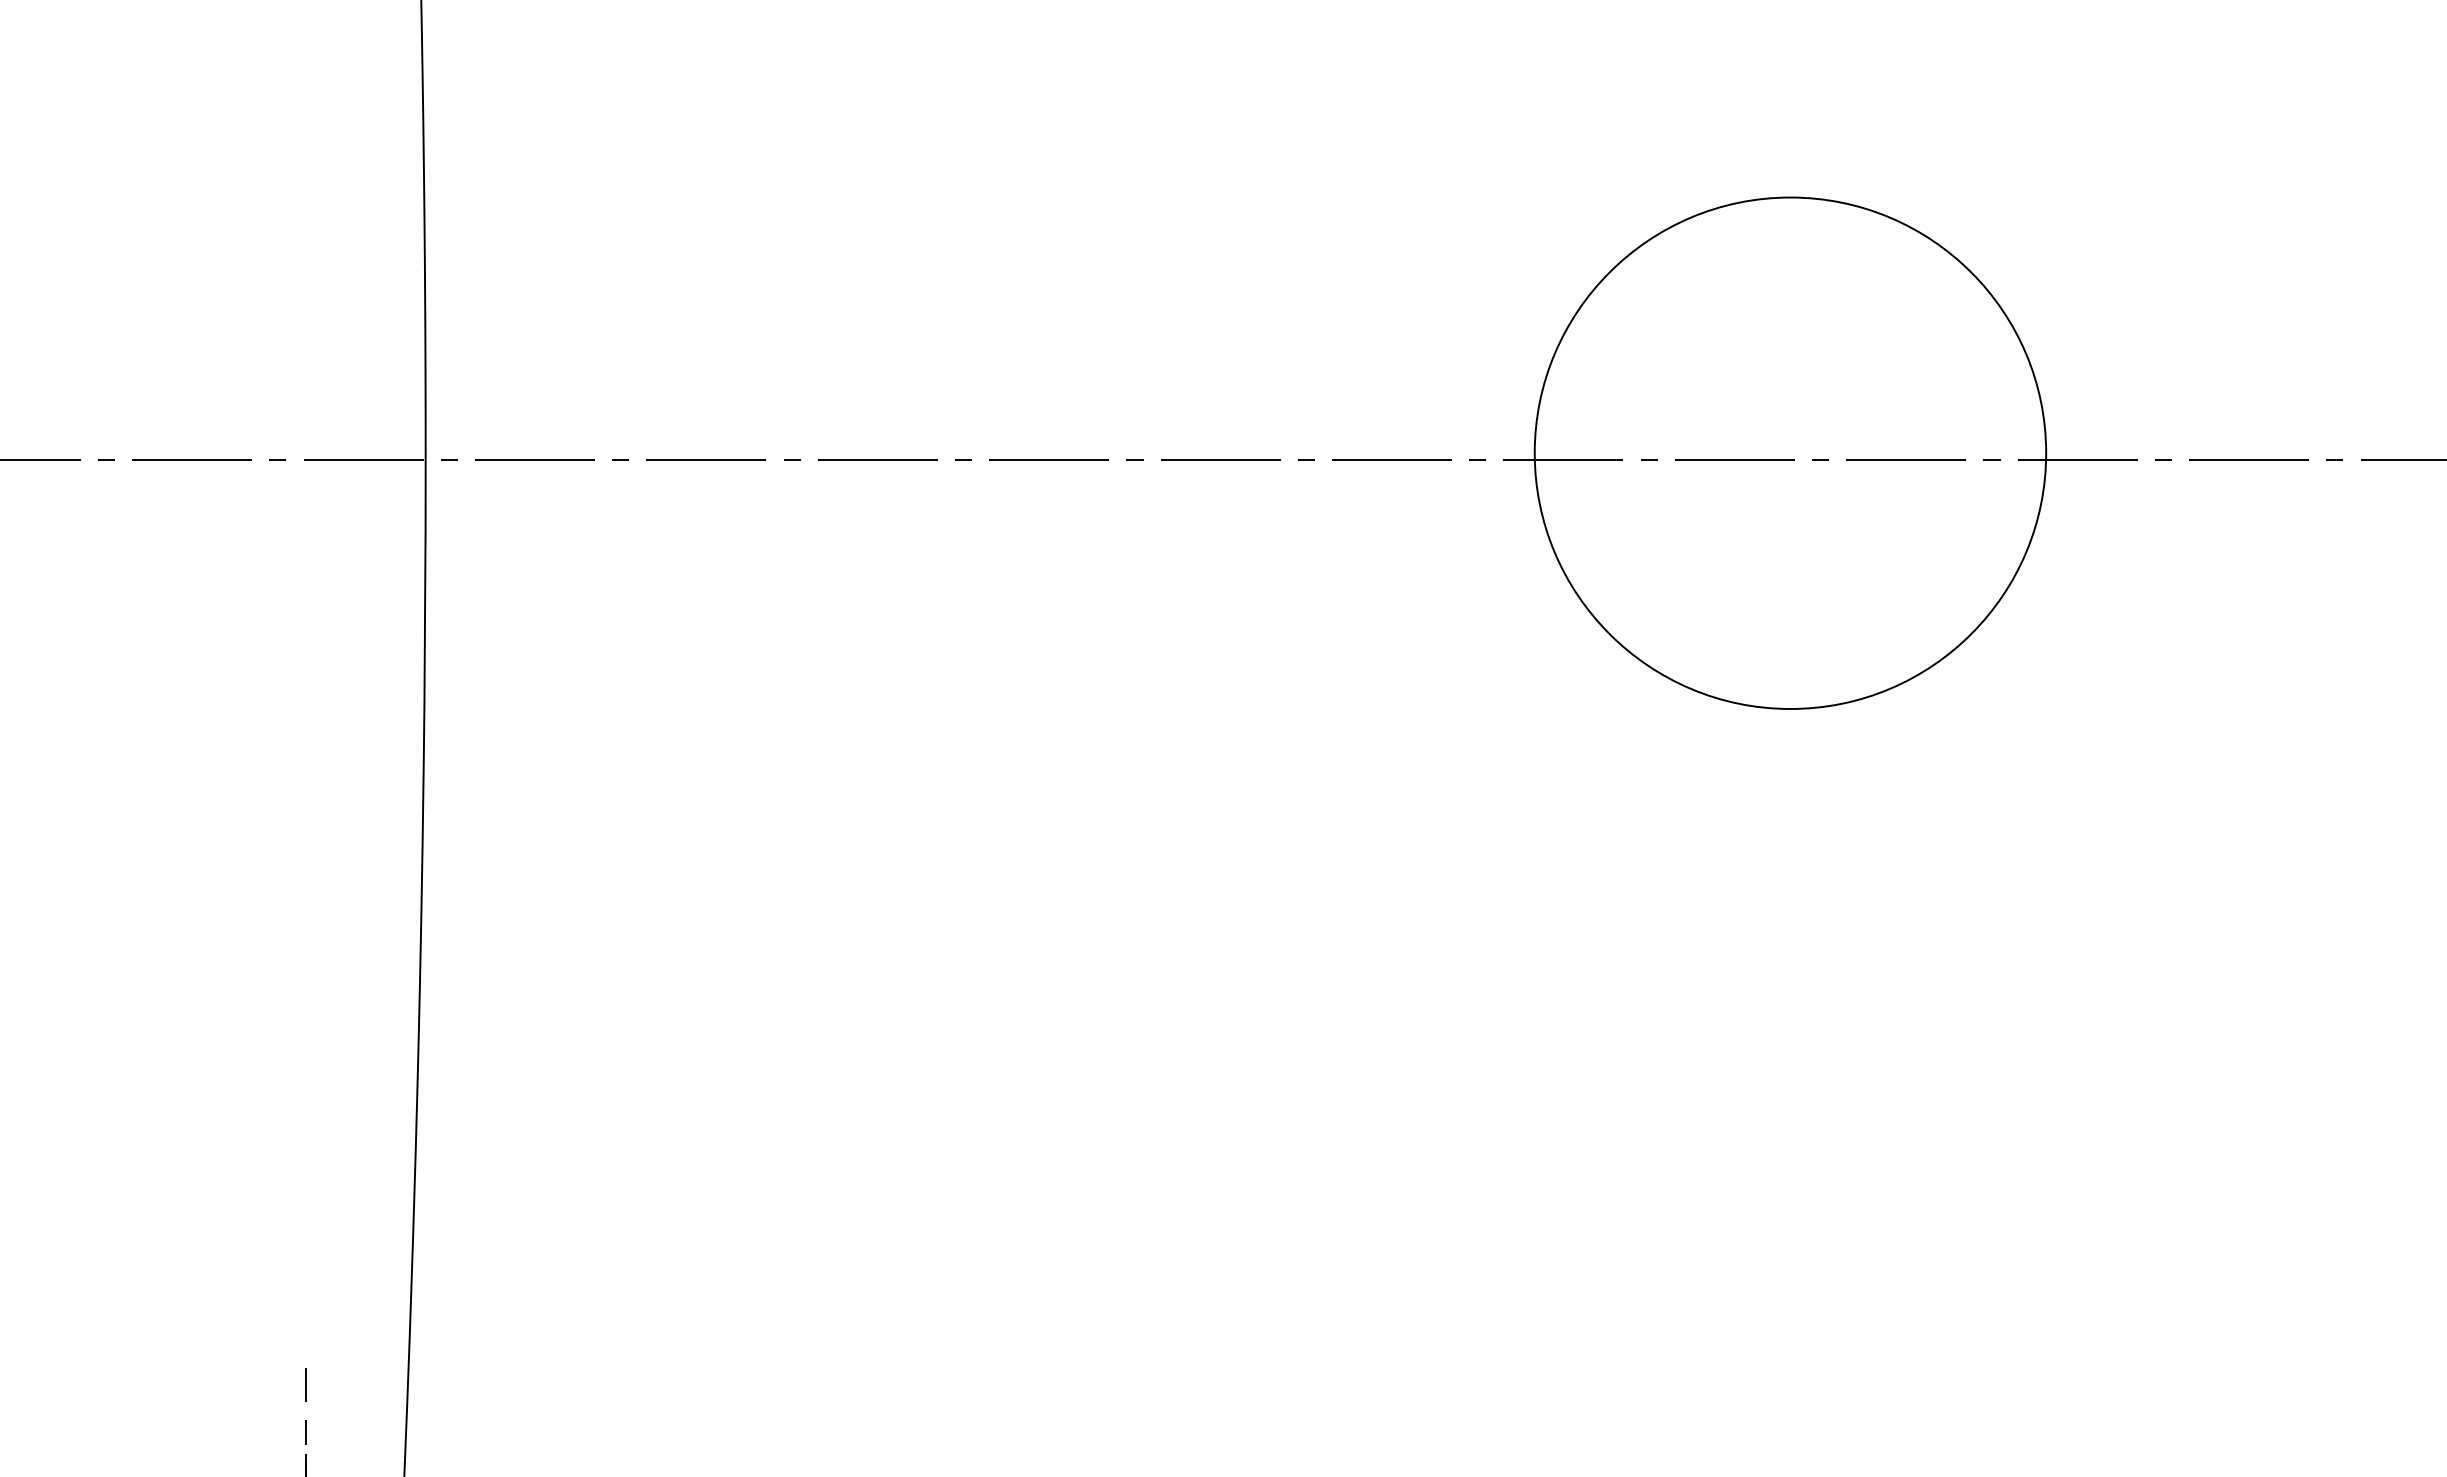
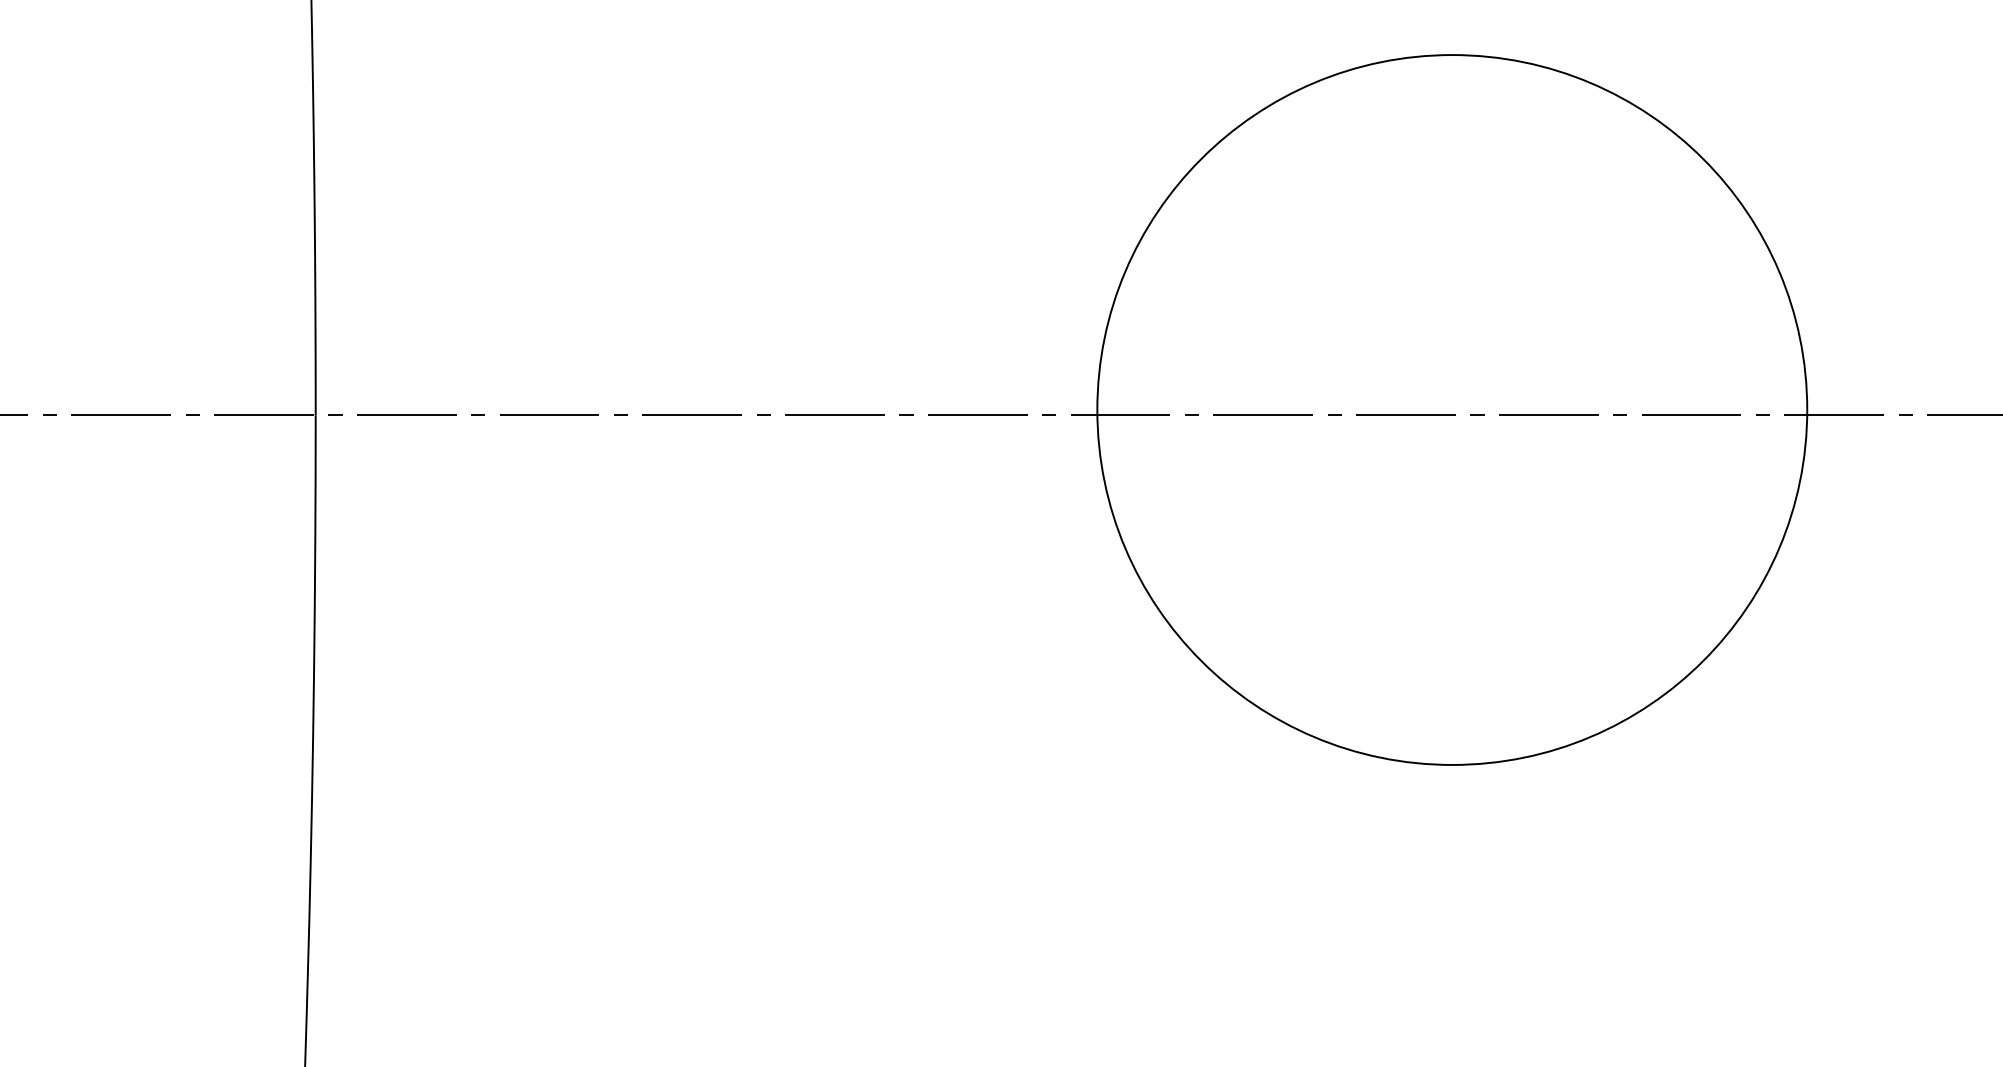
circle: (1790, 453) -> (1452, 410), size x1.67

